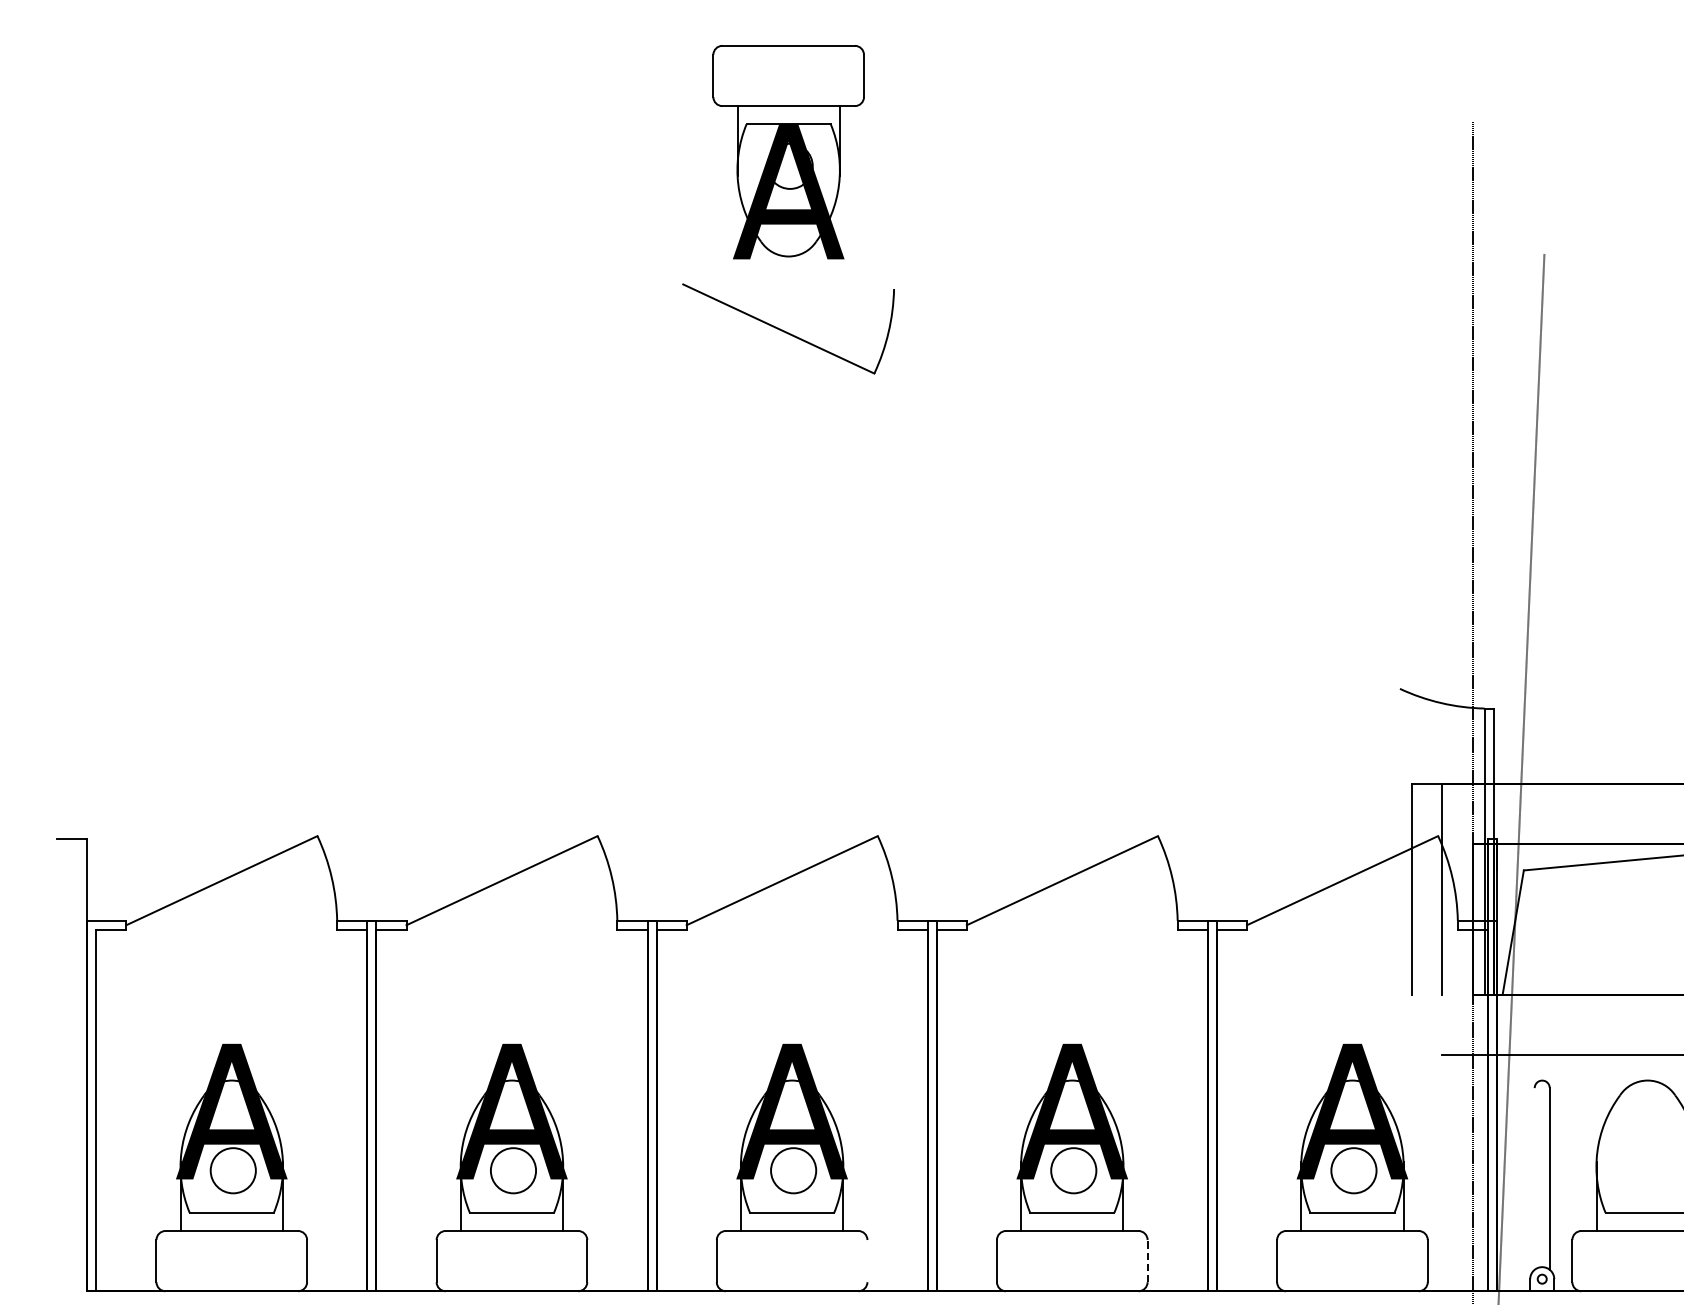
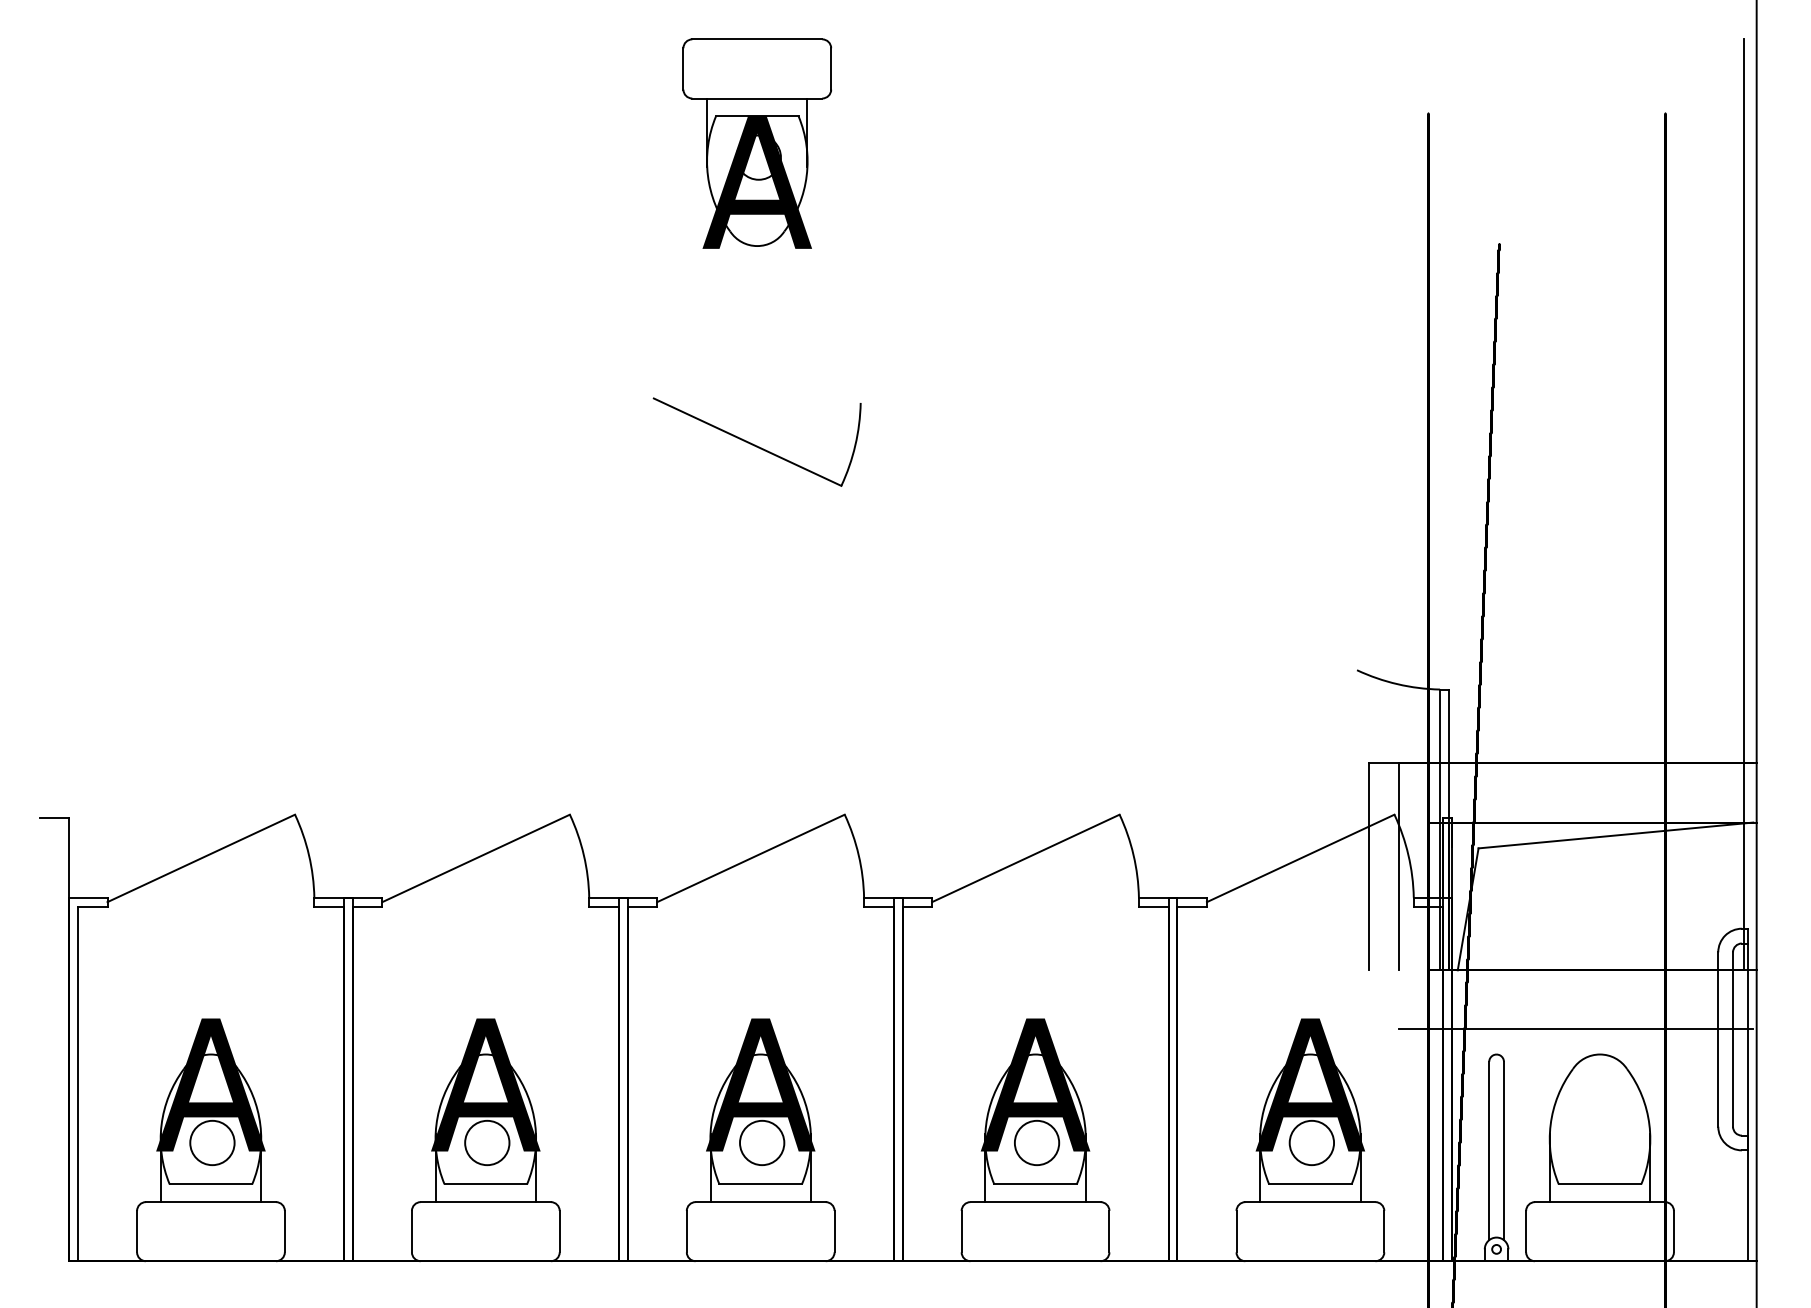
part: (787, 328) -> (756, 441), moved
line: (1535, 1178) -> (1489, 1150), added
line: (867, 1260) -> (834, 1231), added
line: (1147, 1260) -> (1109, 1231), dashed -> solid

